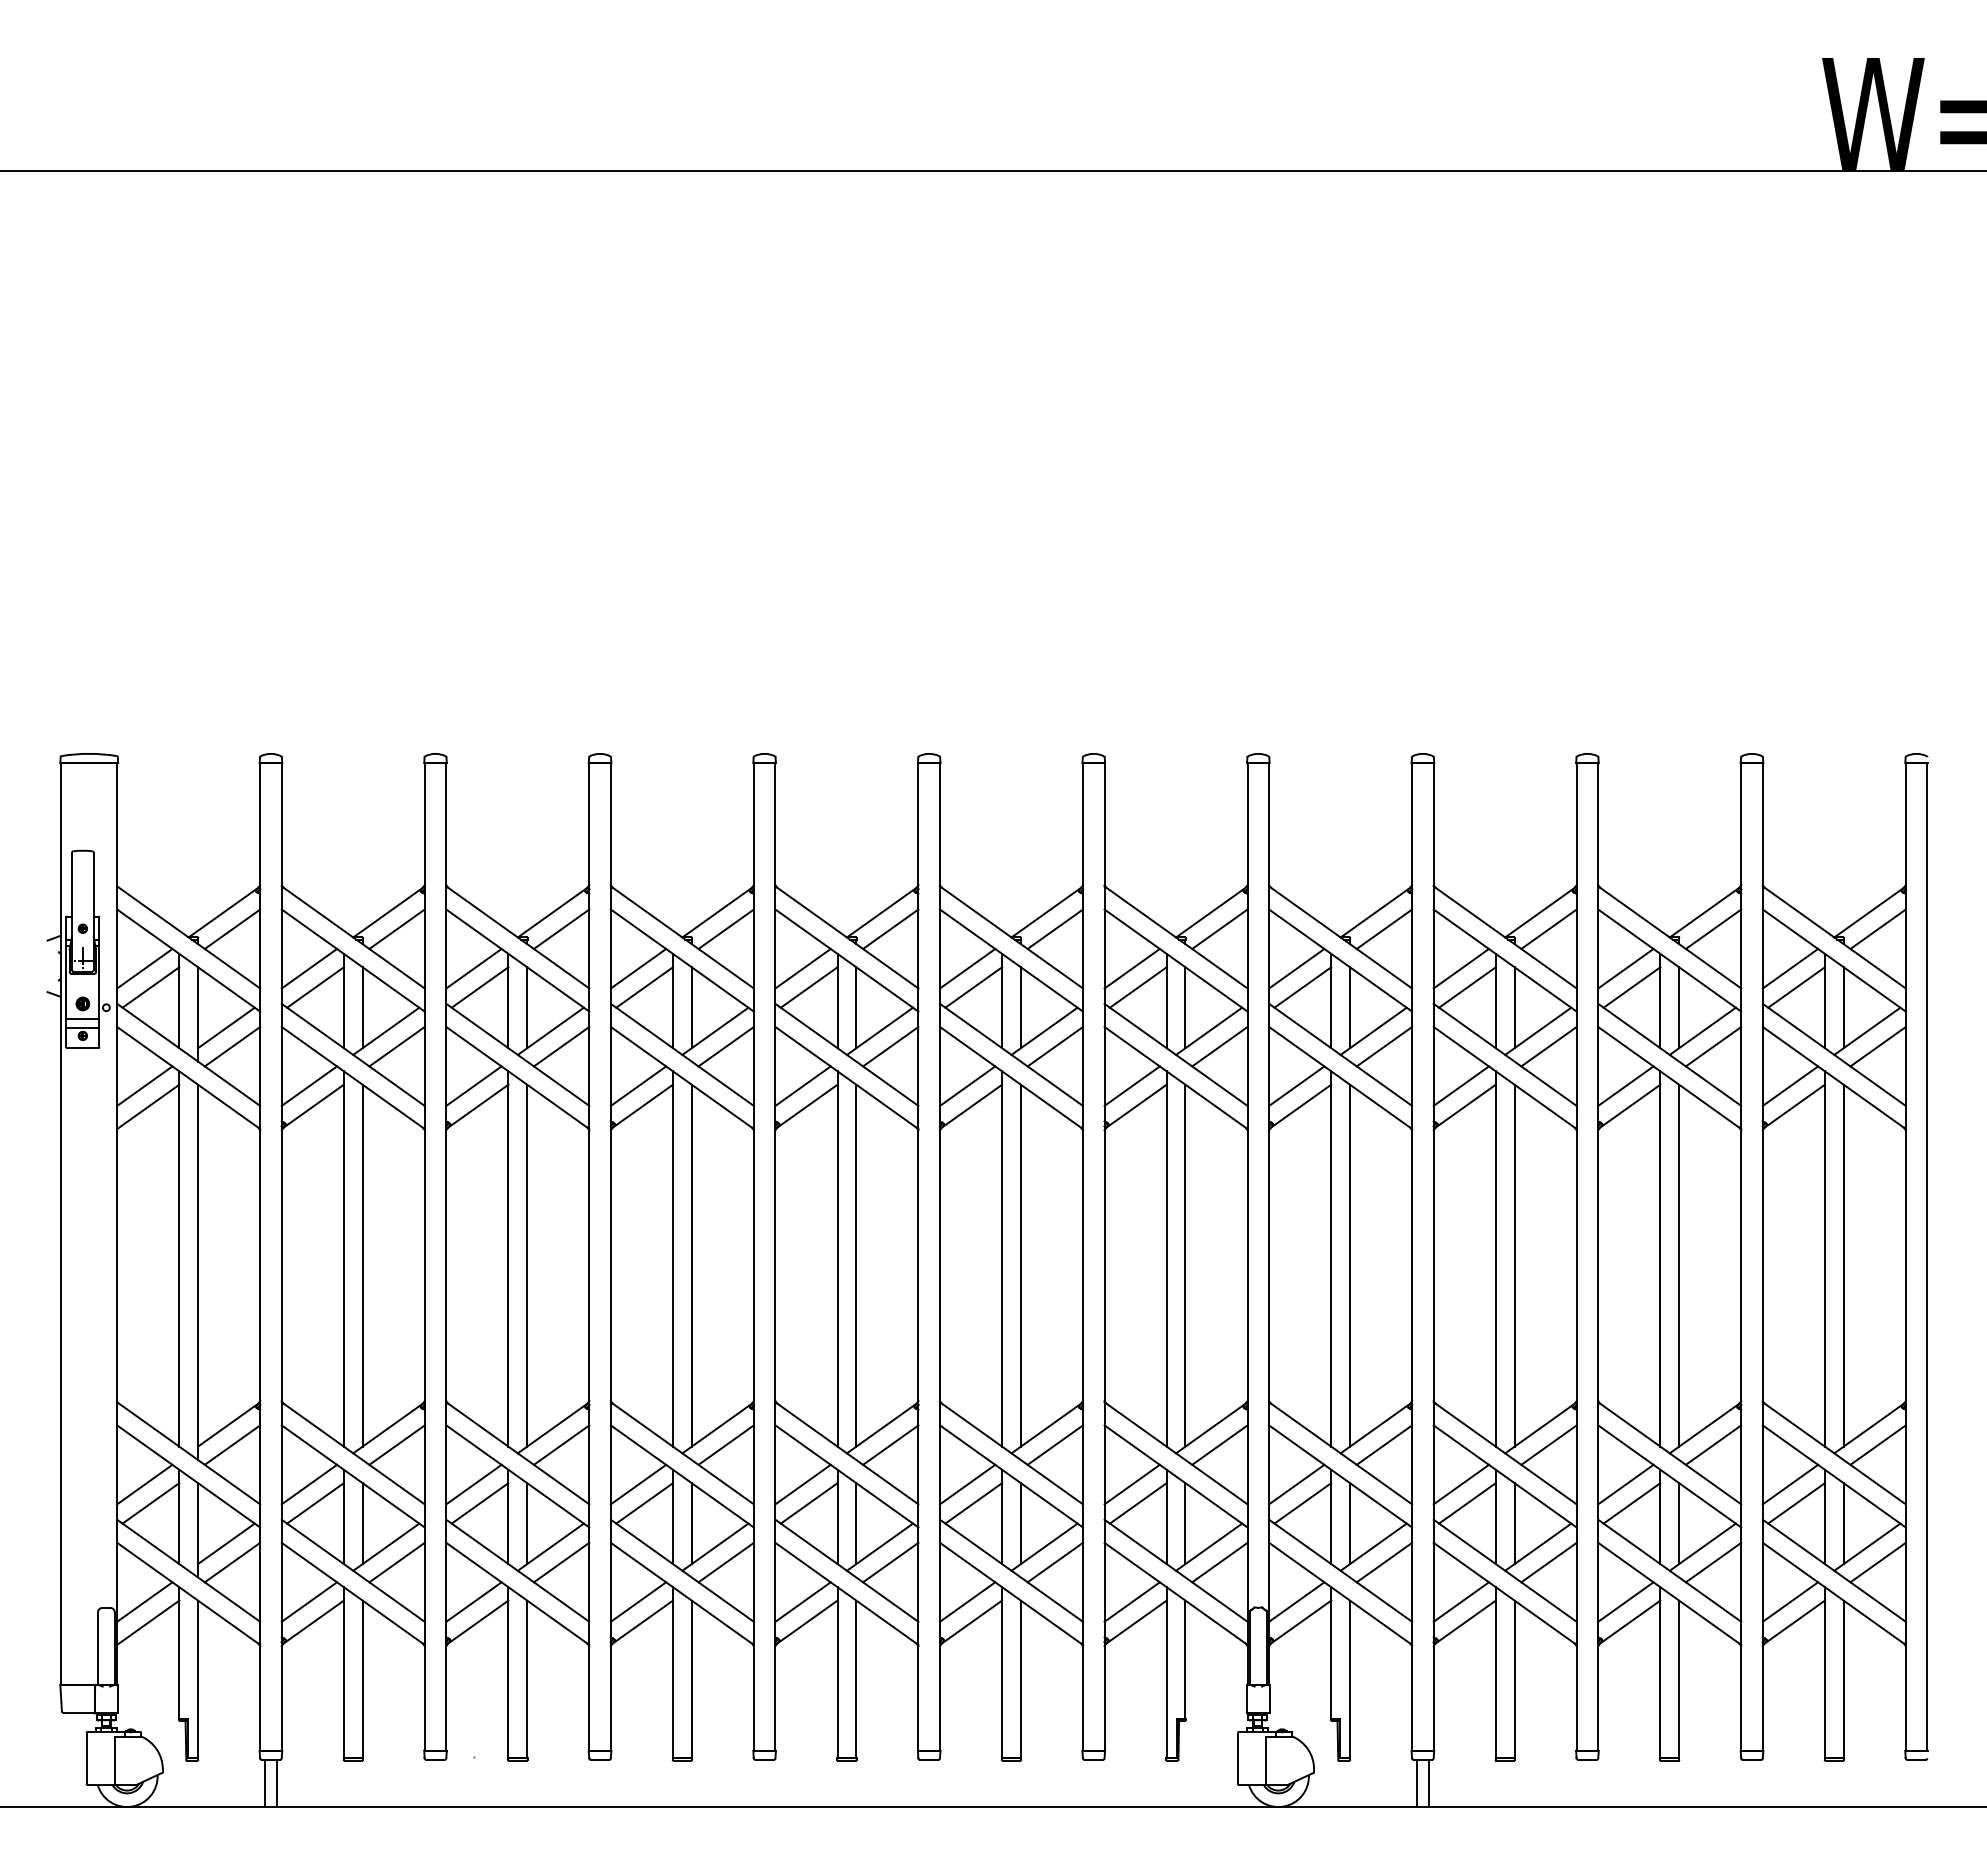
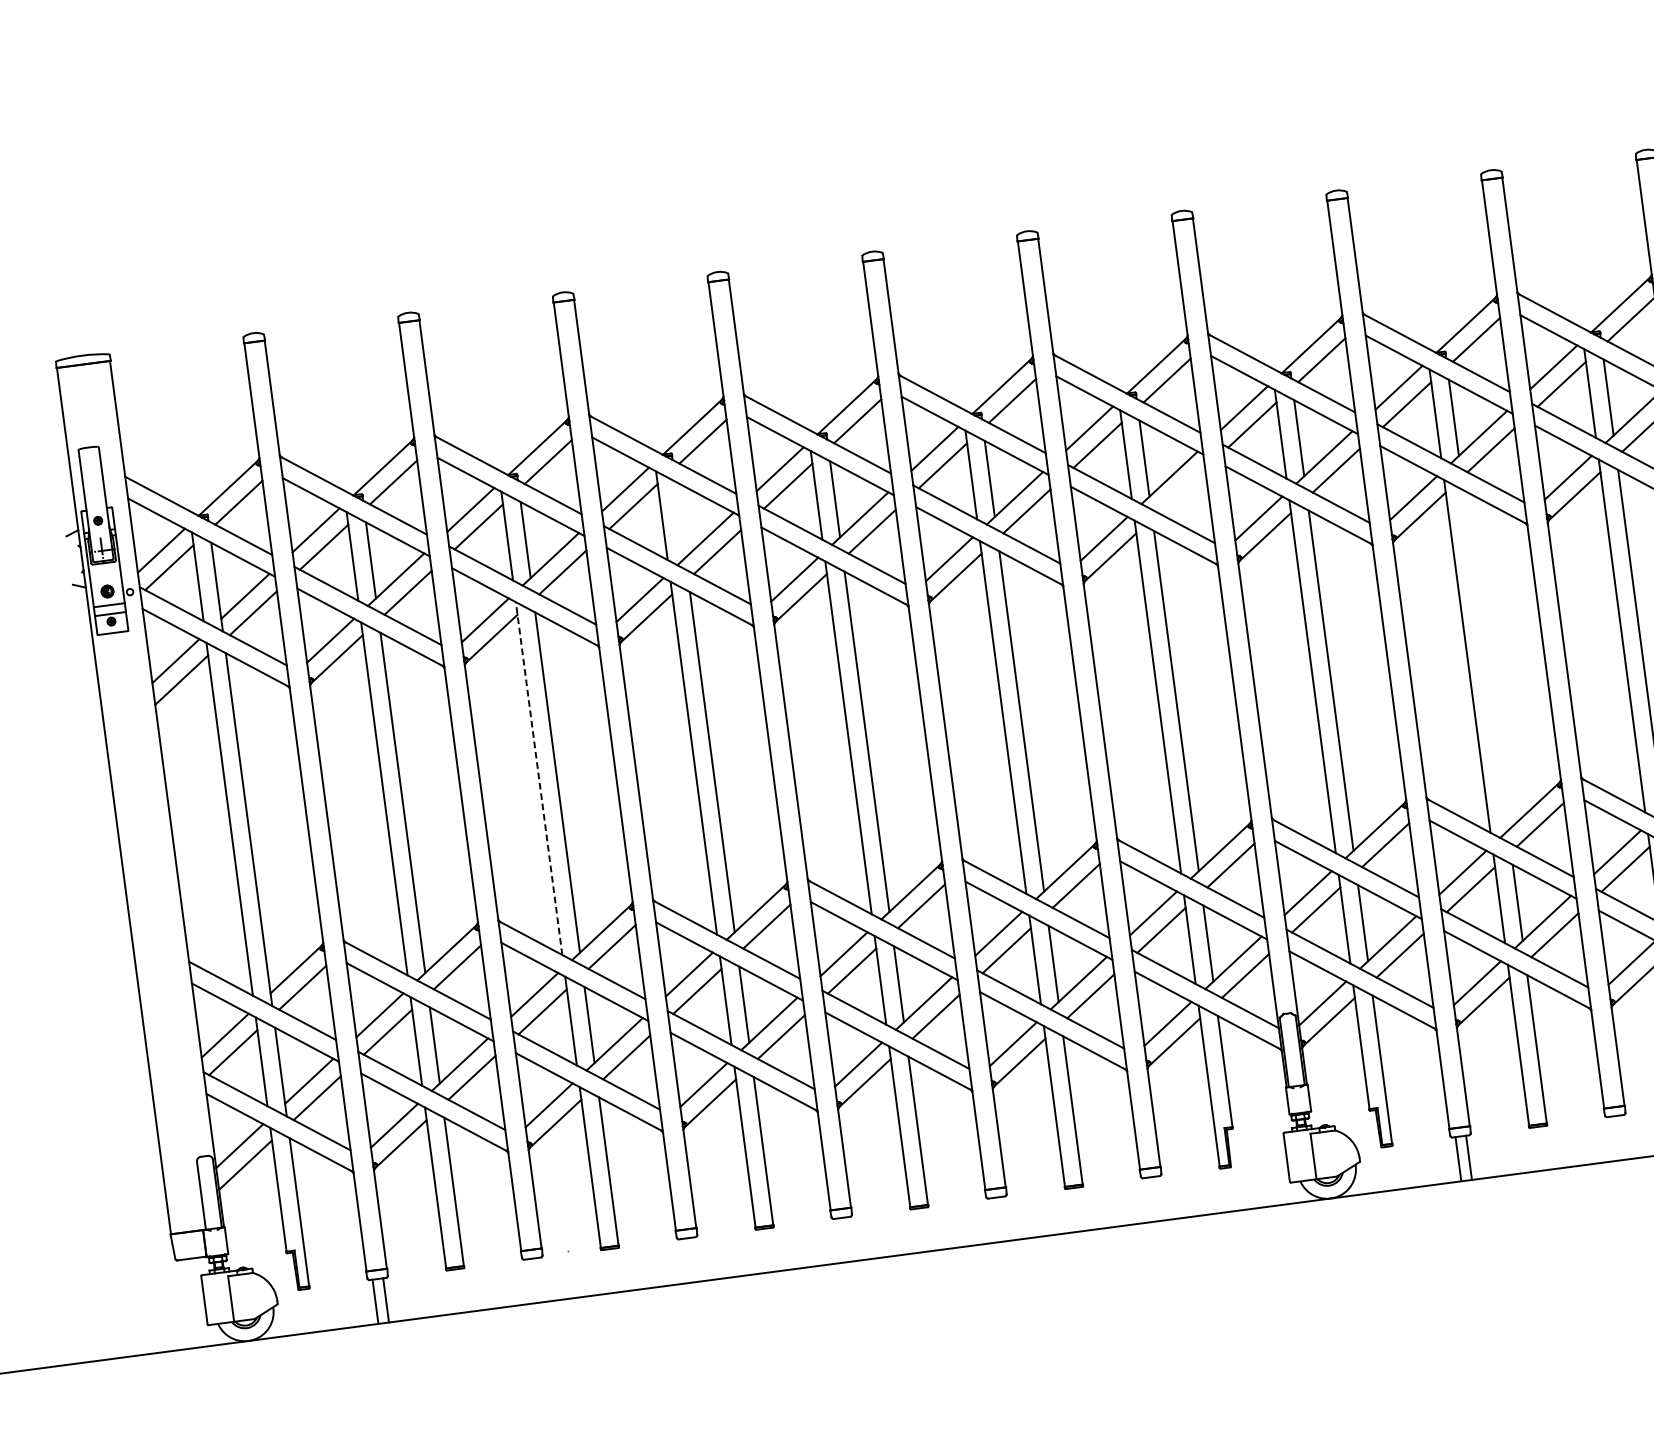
line: (691, 1007) -> (680, 519), removed
line: (1219, 1046) -> (1181, 490), removed
line: (508, 1258) -> (539, 778), solid -> dashed
line: (1514, 1265) -> (1485, 660), removed

